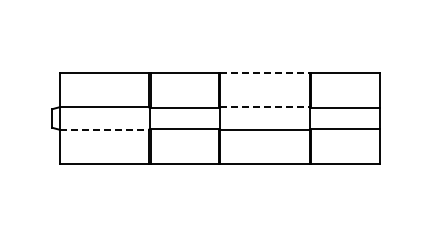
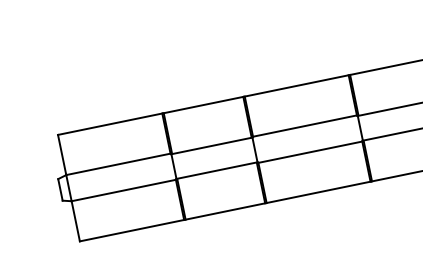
line: (264, 72) -> (296, 85), dashed -> solid
line: (264, 107) -> (304, 126), dashed -> solid
line: (104, 129) -> (123, 190), dashed -> solid

